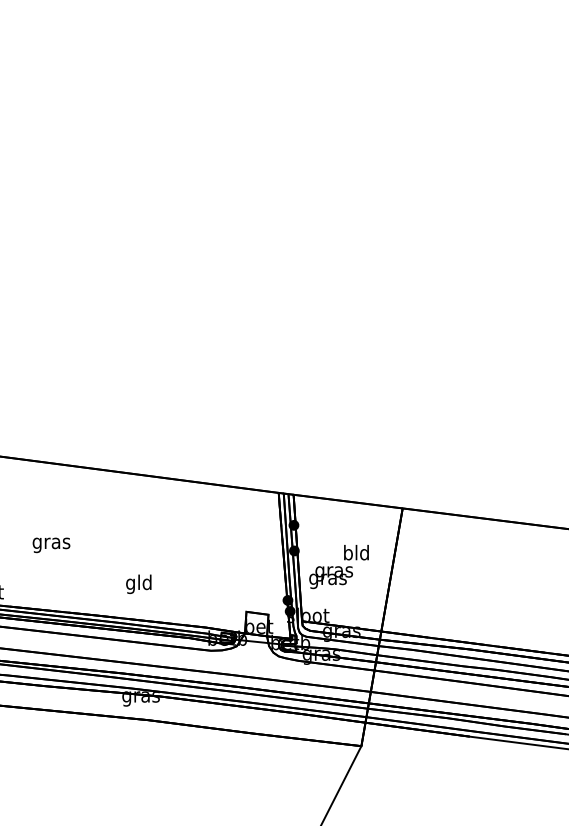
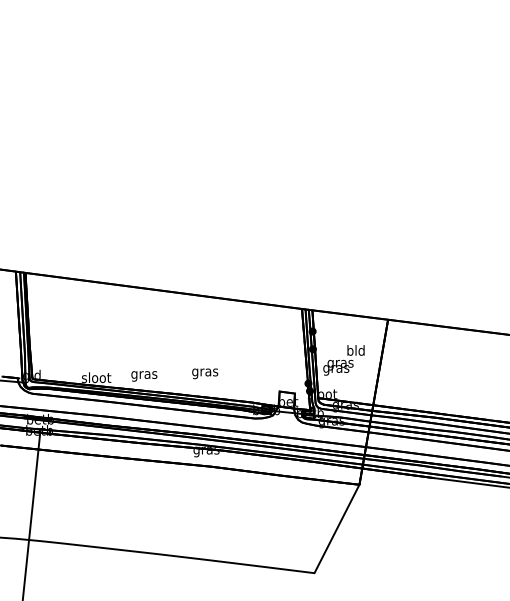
text: (51, 545) -> (144, 376), moved
text: (139, 584) -> (205, 372), gld -> gras

